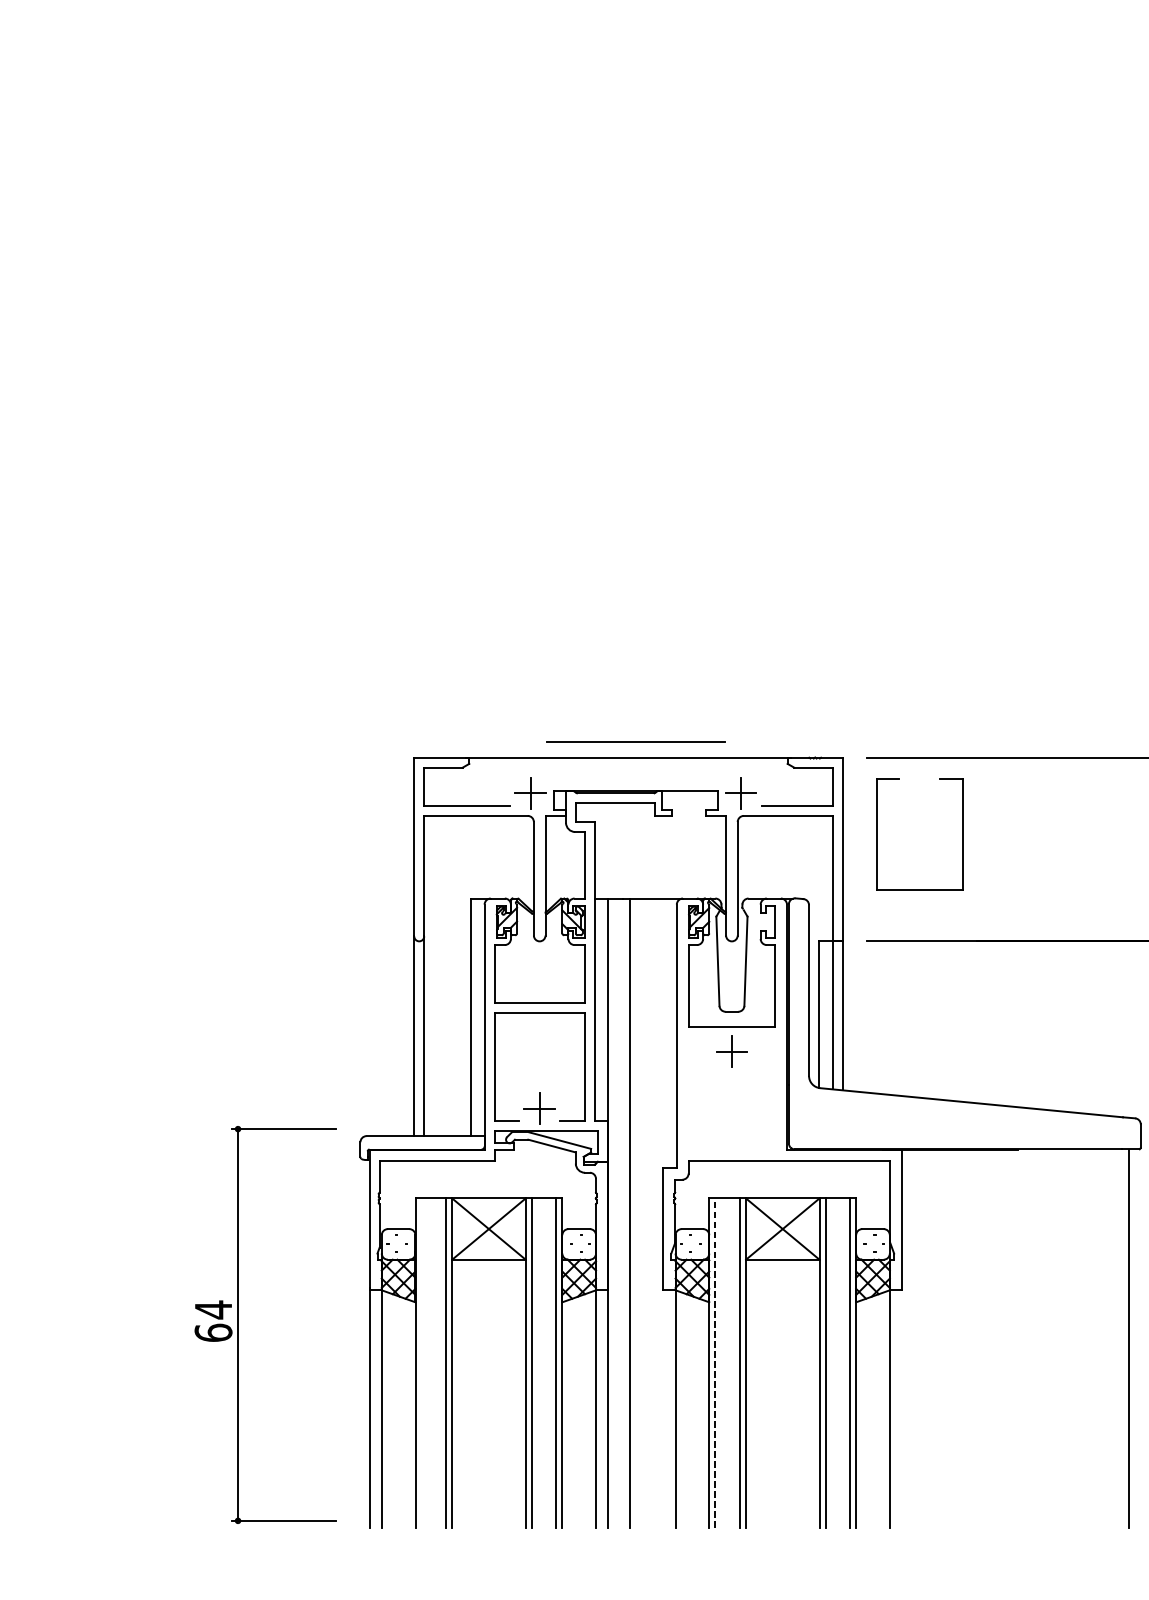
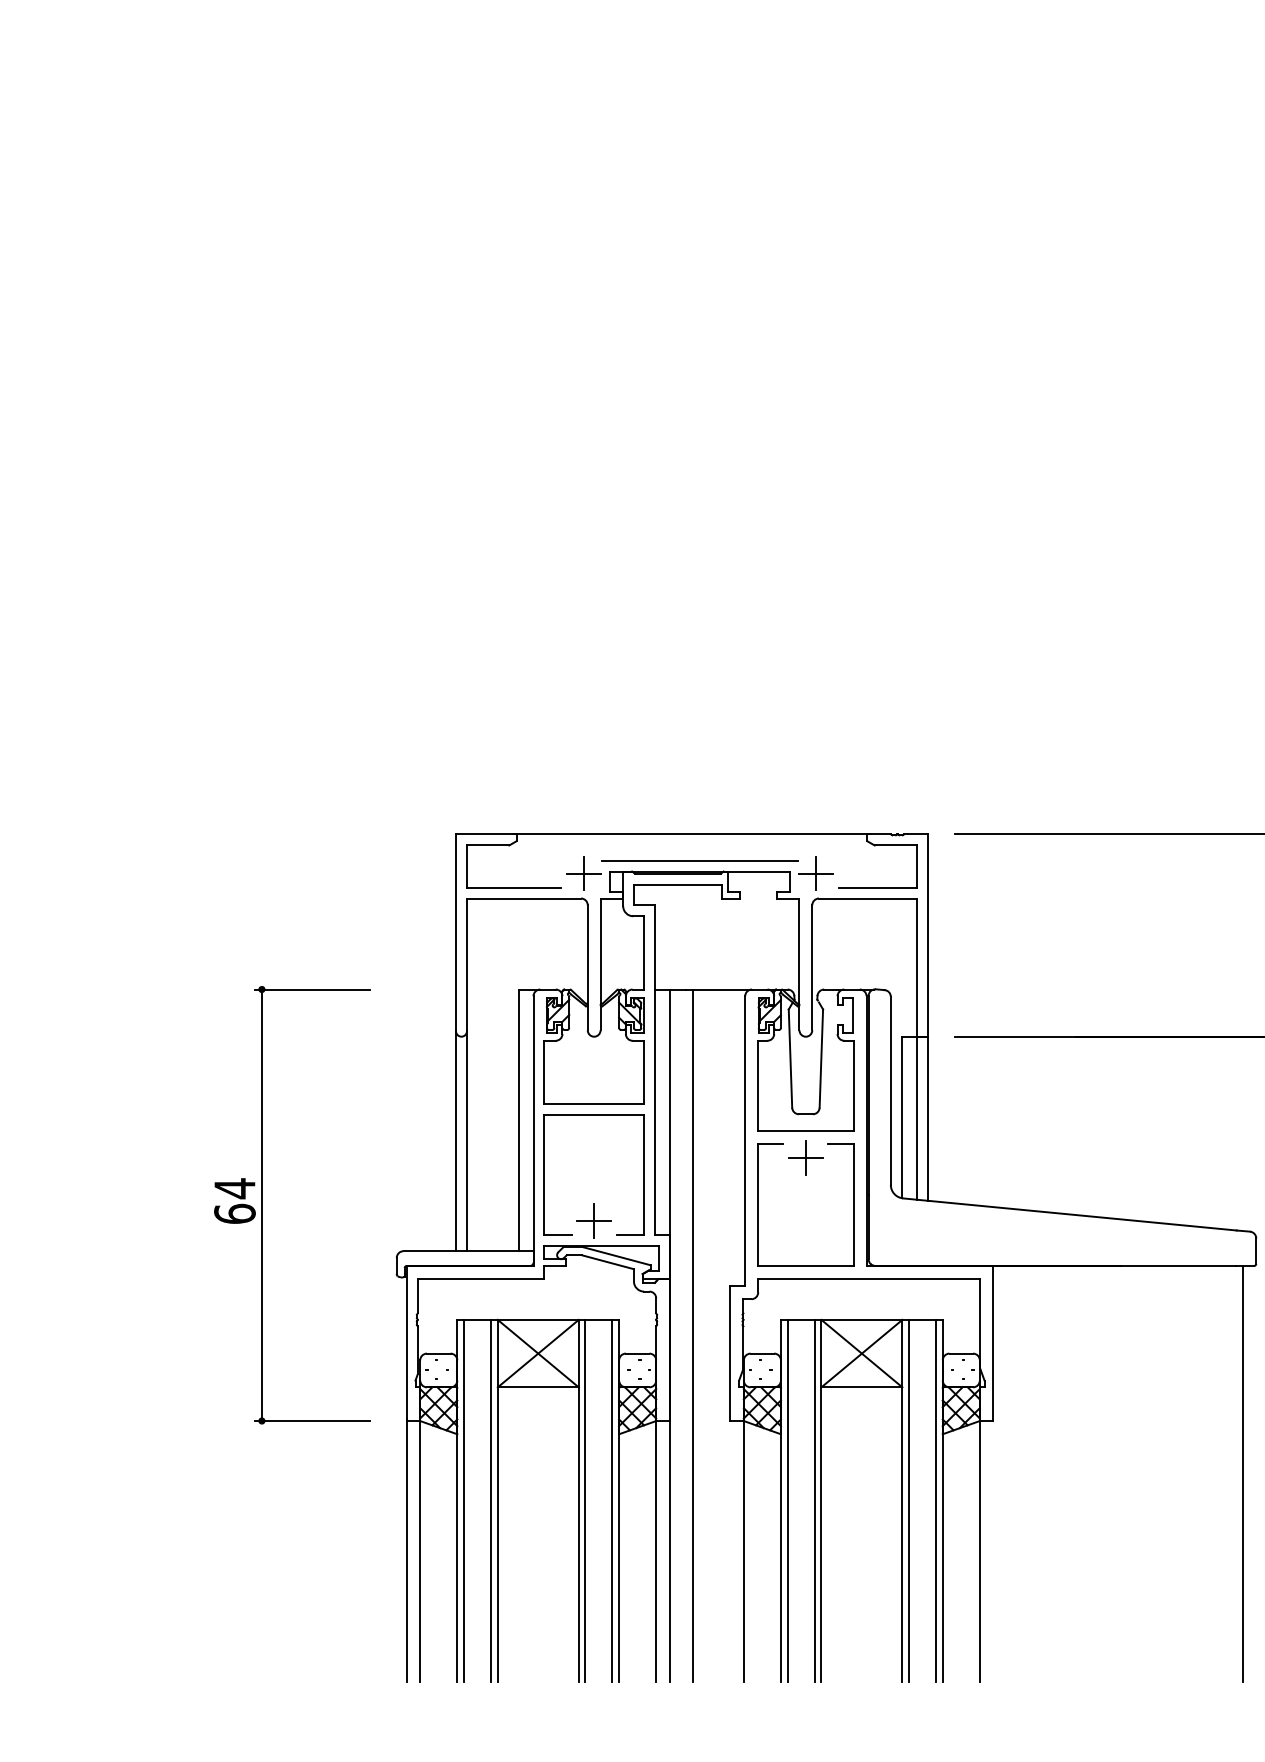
line: (635, 742) -> (699, 860), moved
part: (876, 834) -> (758, 1204), moved
part: (238, 1325) -> (262, 1205), moved
line: (421, 1362) -> (464, 1500), added
line: (715, 1362) -> (787, 1500), dashed -> solid

